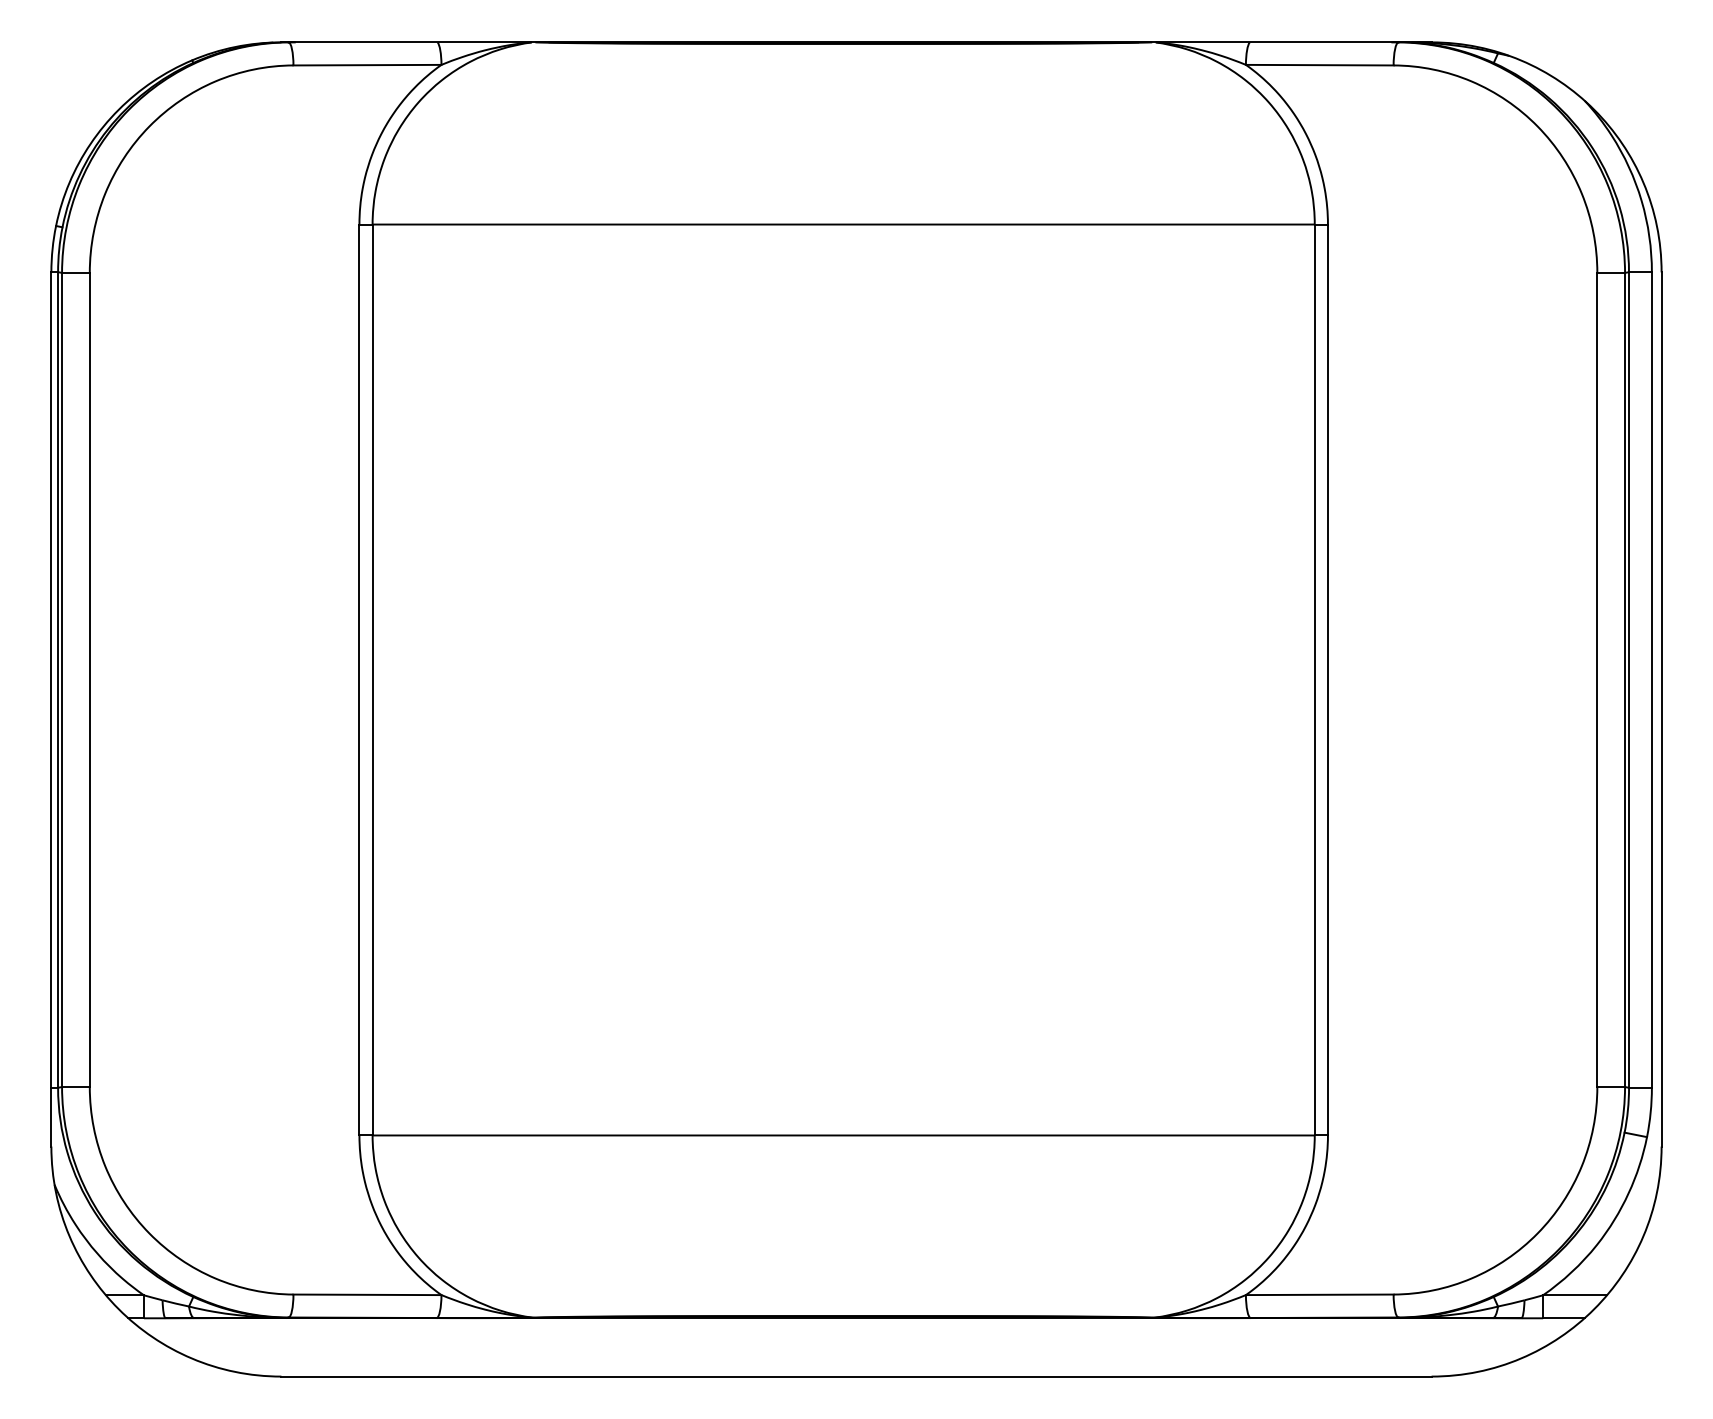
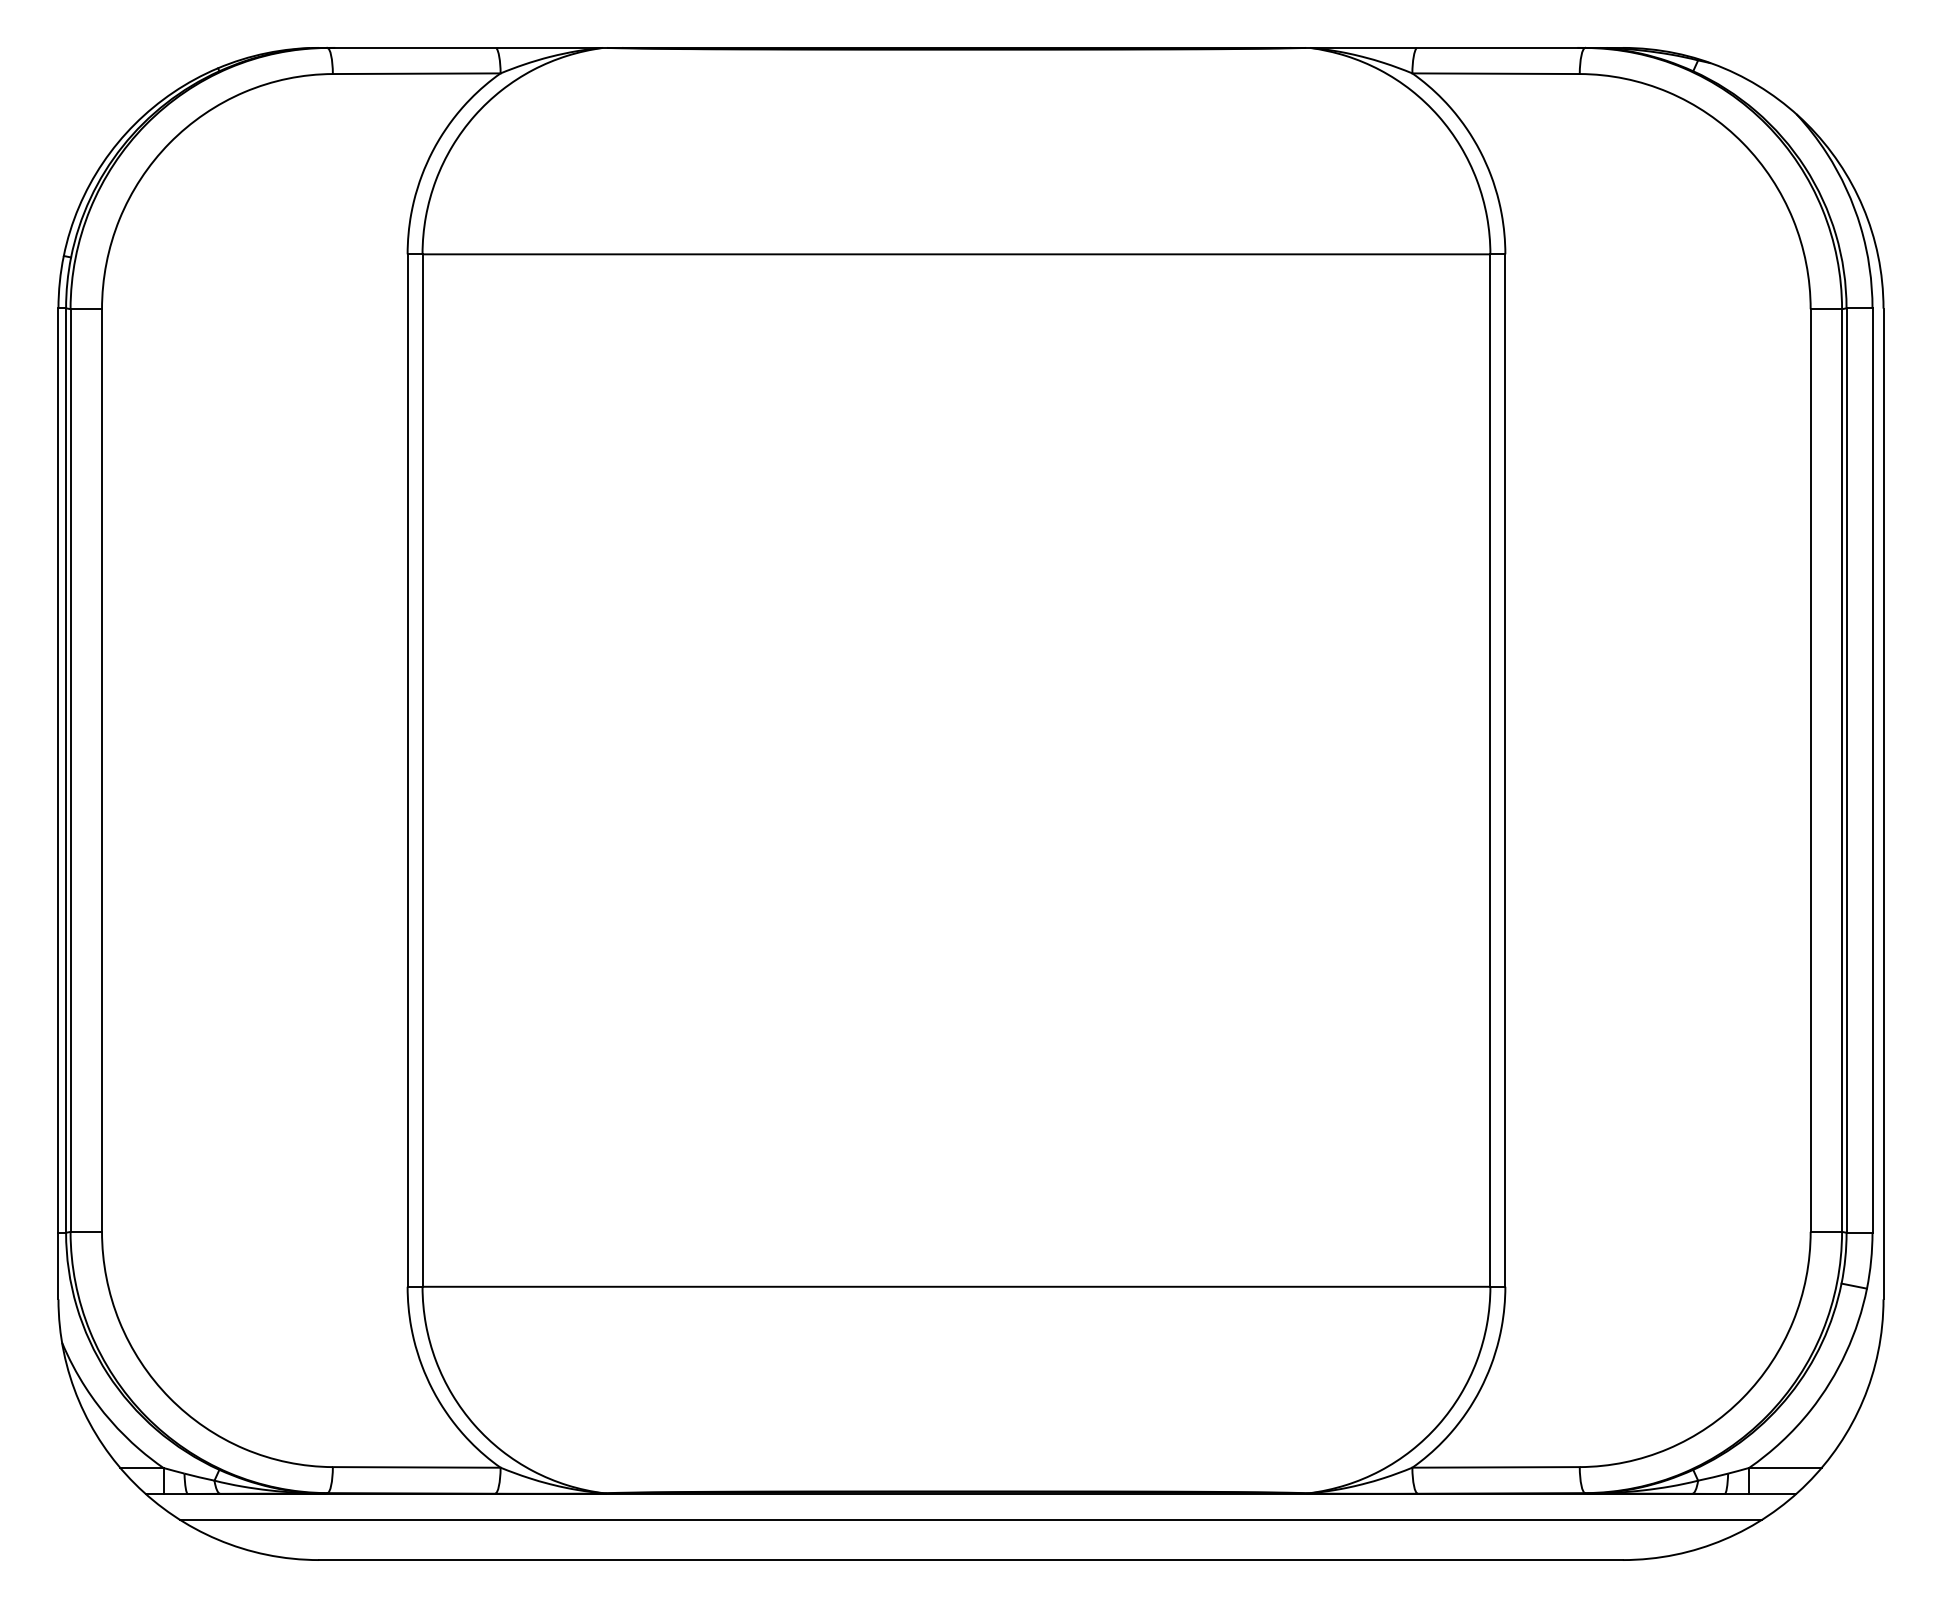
line: (856, 1341) -> (971, 1520), added

